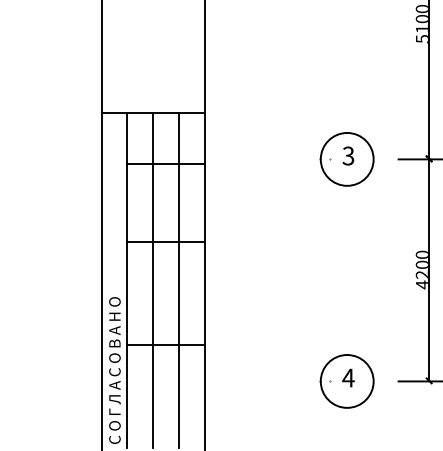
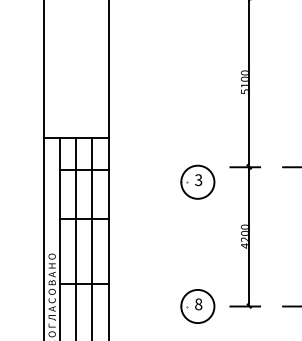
part: (346, 158) -> (197, 181), moved
text: (348, 378) -> (198, 304), 4 -> 8

